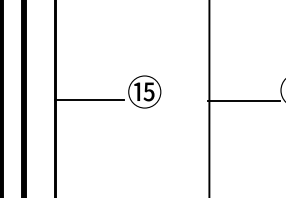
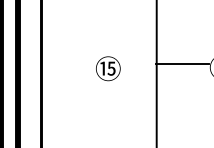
line: (88, 99) -> (66, 74), removed
line: (243, 101) -> (182, 64), moved

